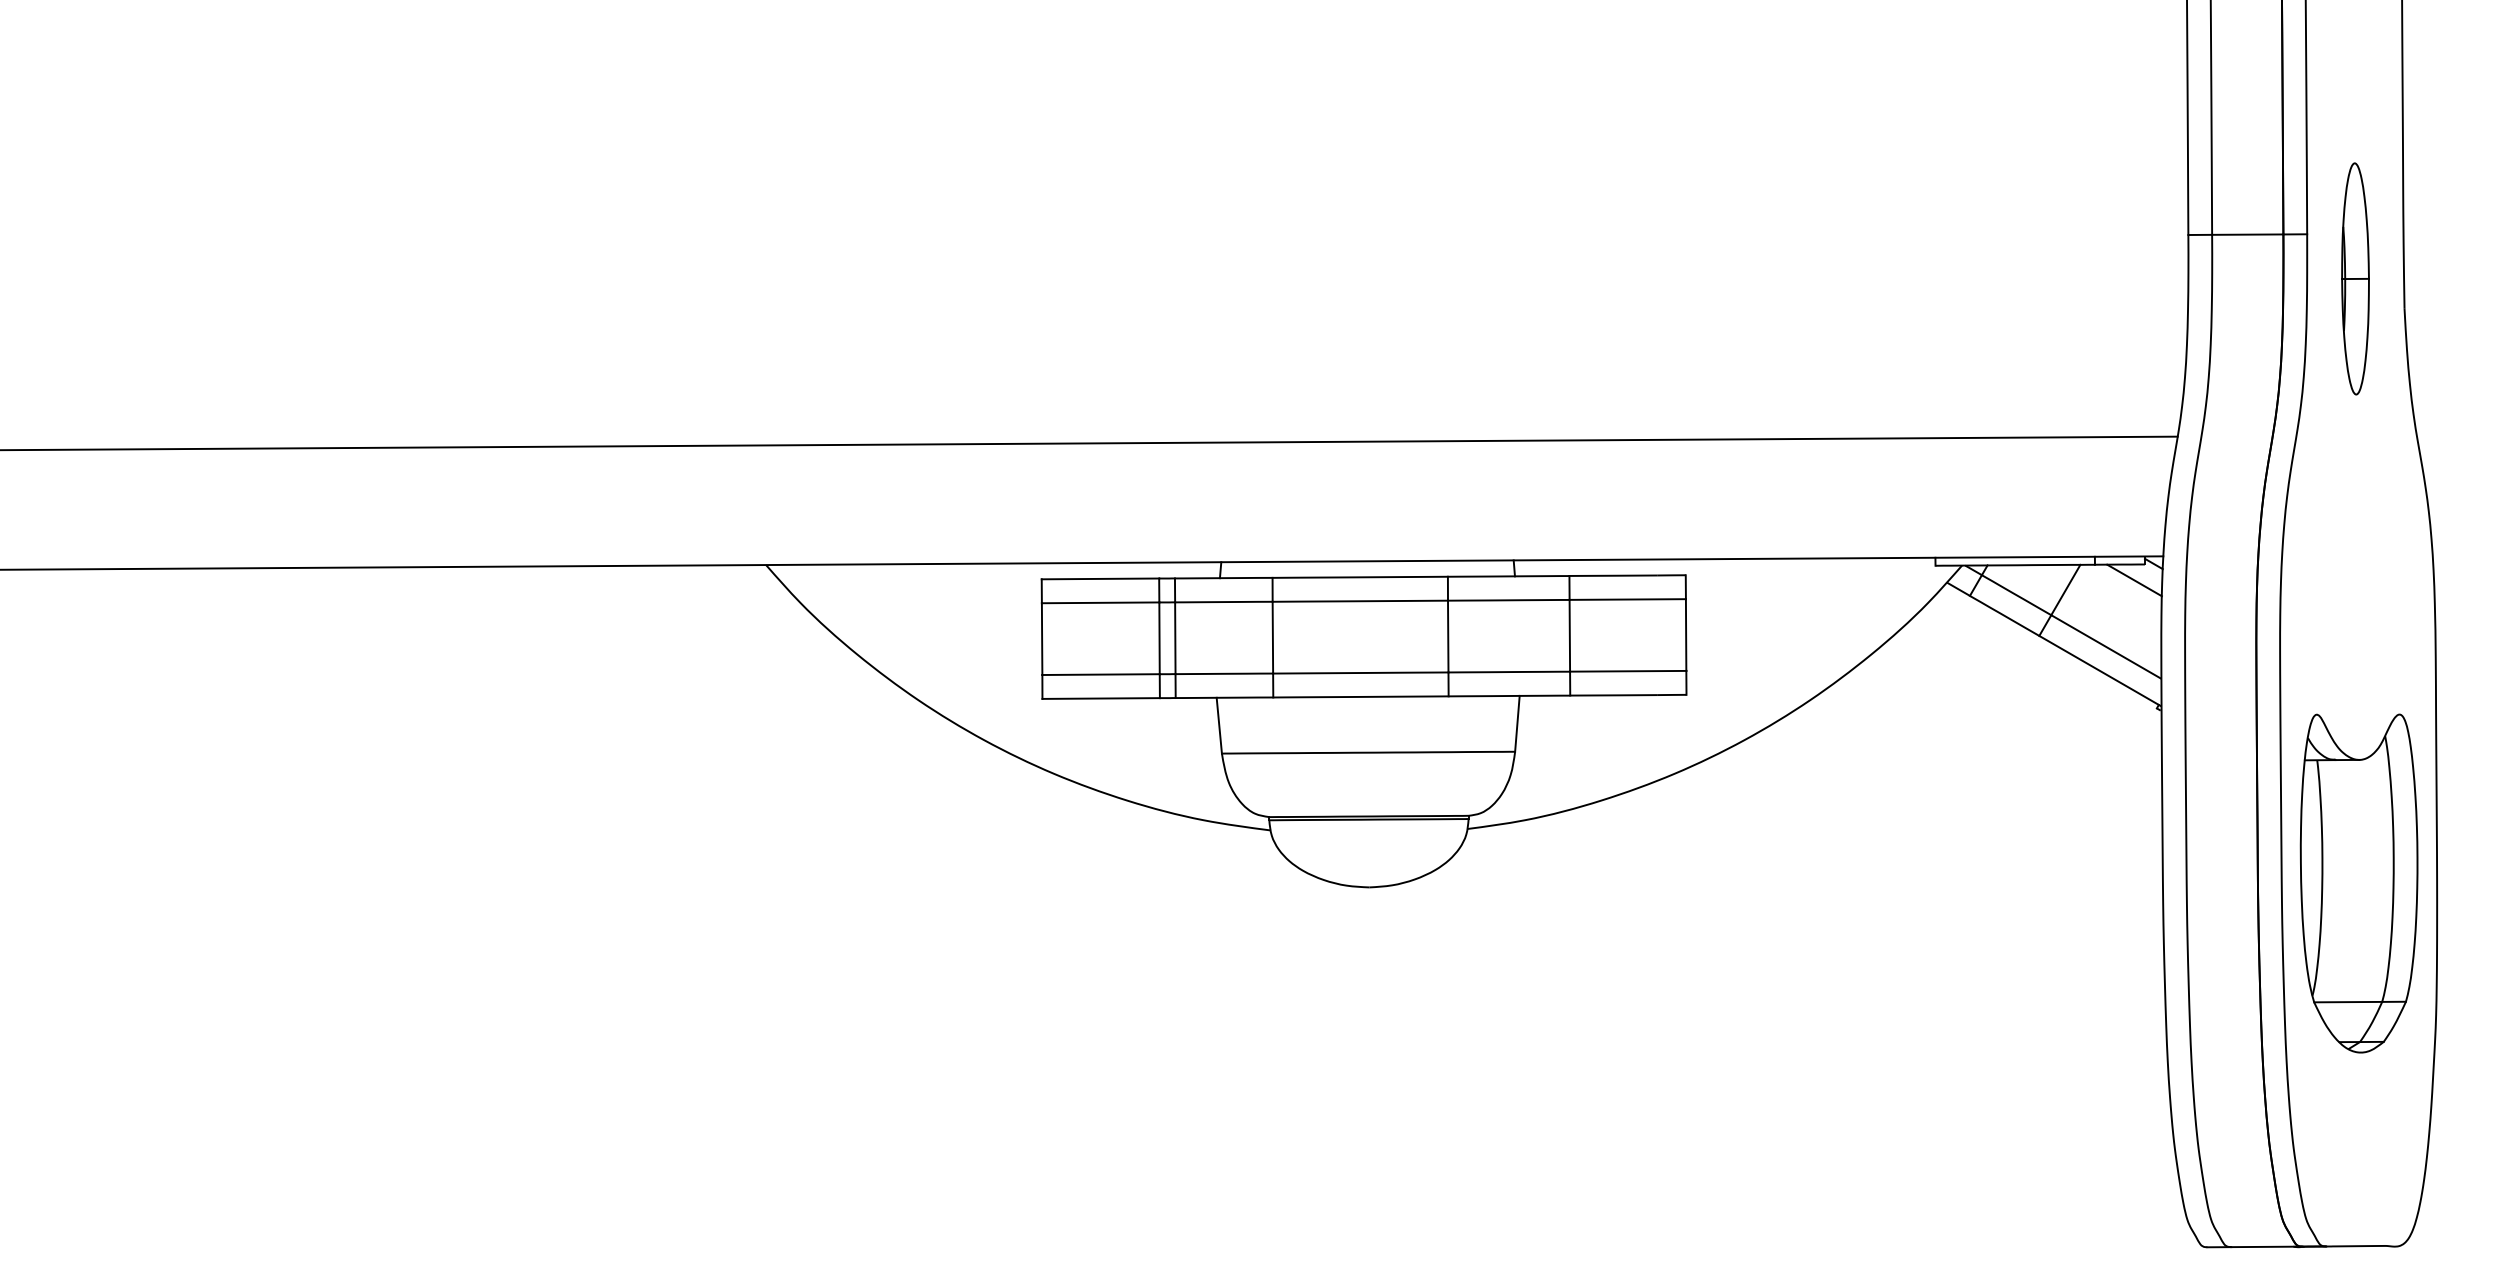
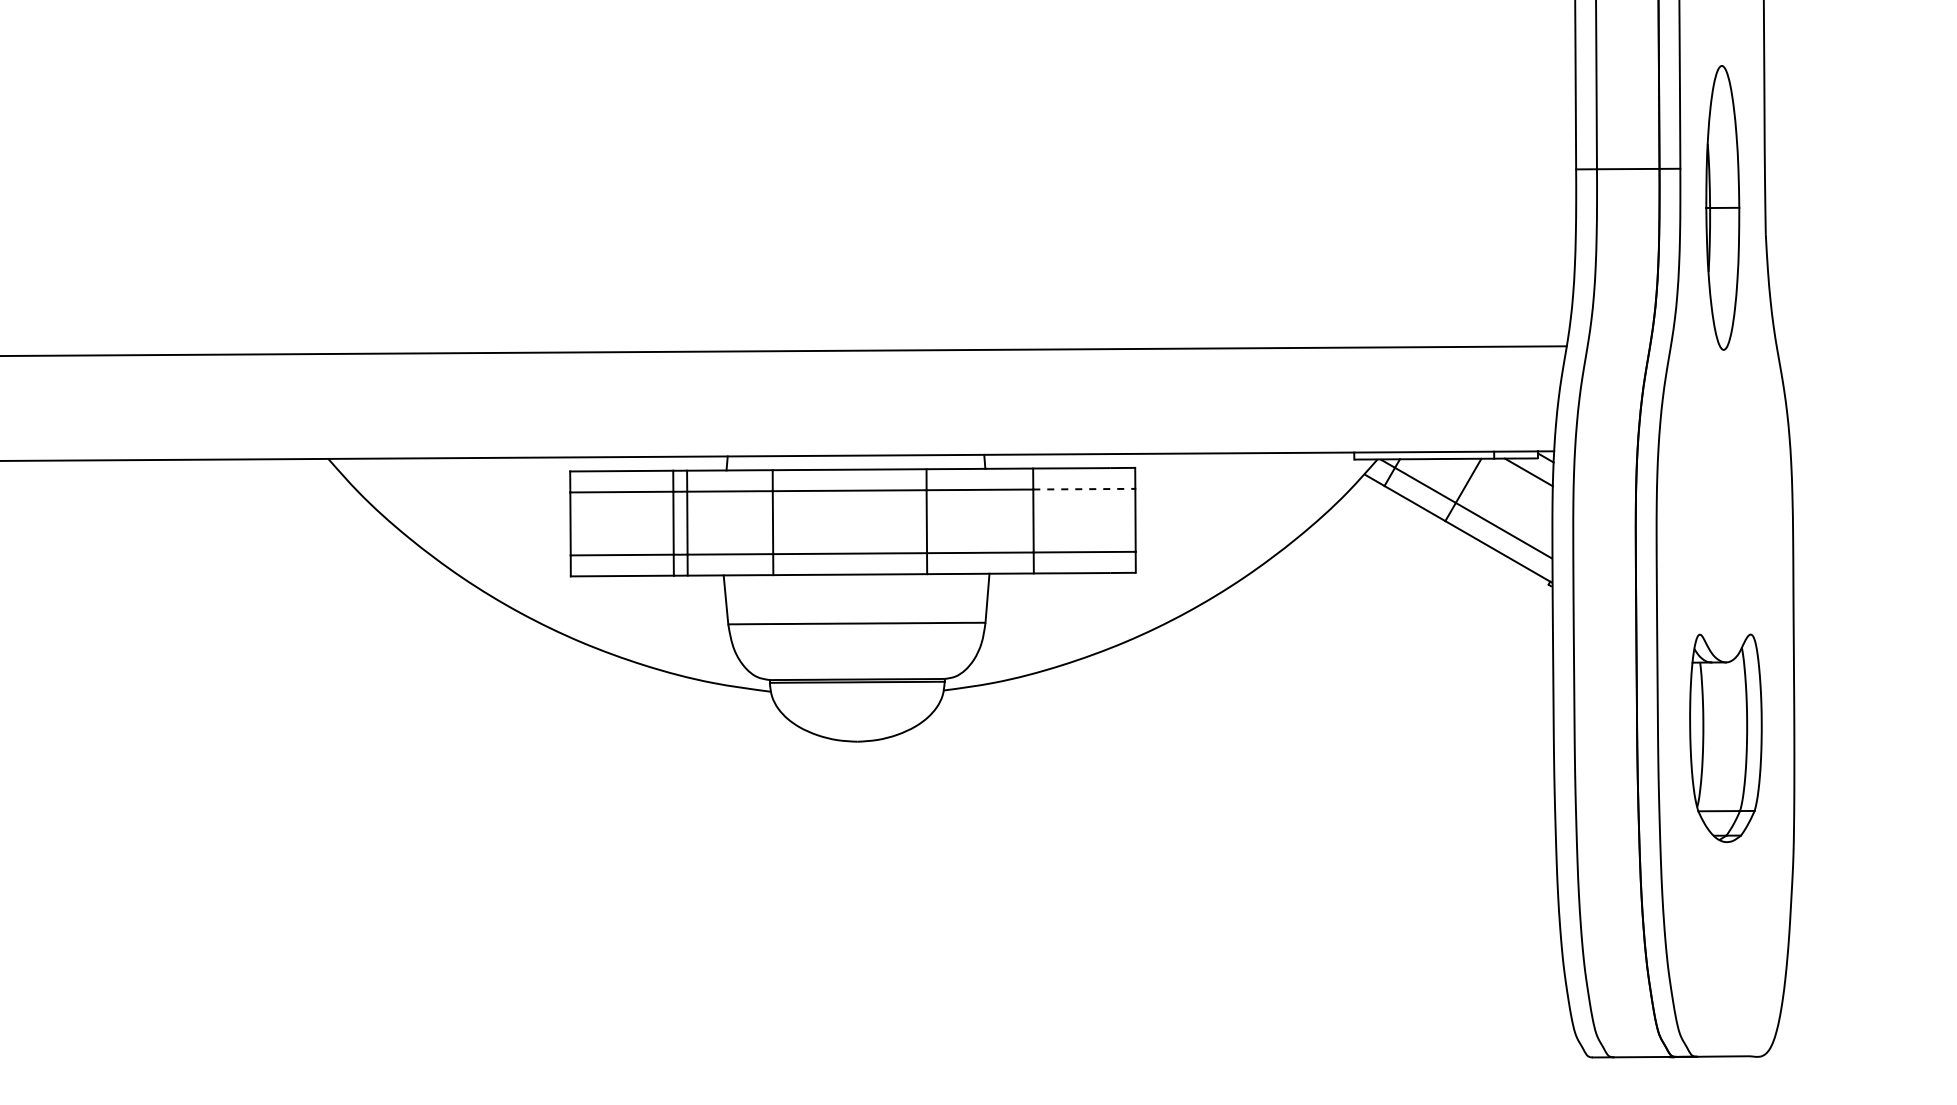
part: (2355, 278) -> (1722, 207), size x1.4
line: (1628, 599) -> (1084, 489), solid -> dashed
part: (2358, 883) -> (1725, 738), size x0.7

